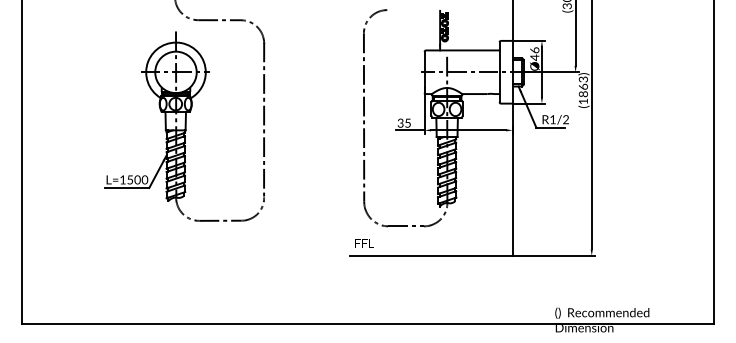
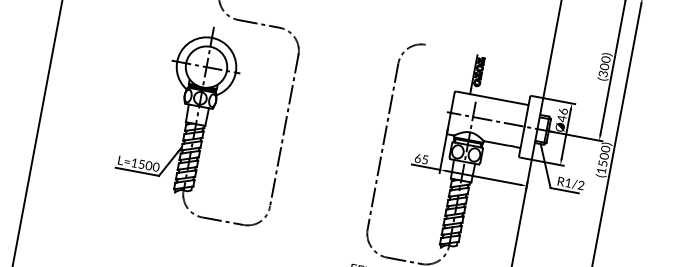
text: (582, 86) -> (603, 155), (1863) -> (1500)
text: (400, 122) -> (417, 157), 35 -> 65

